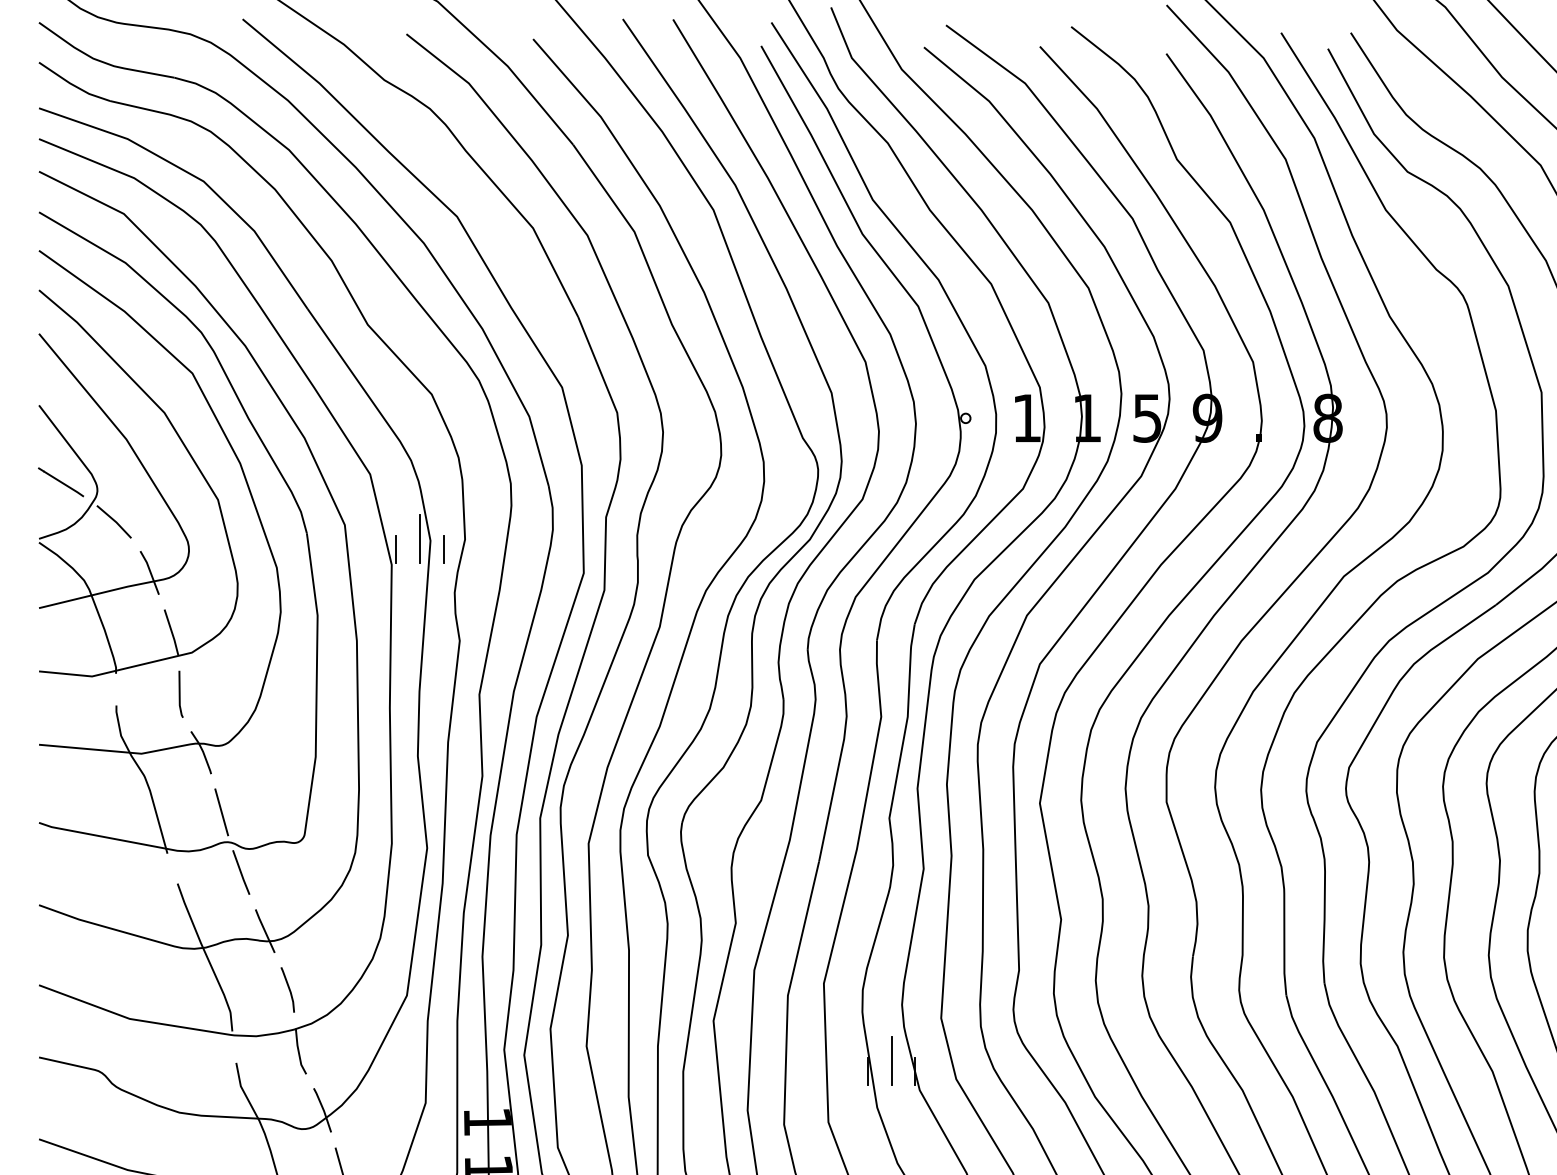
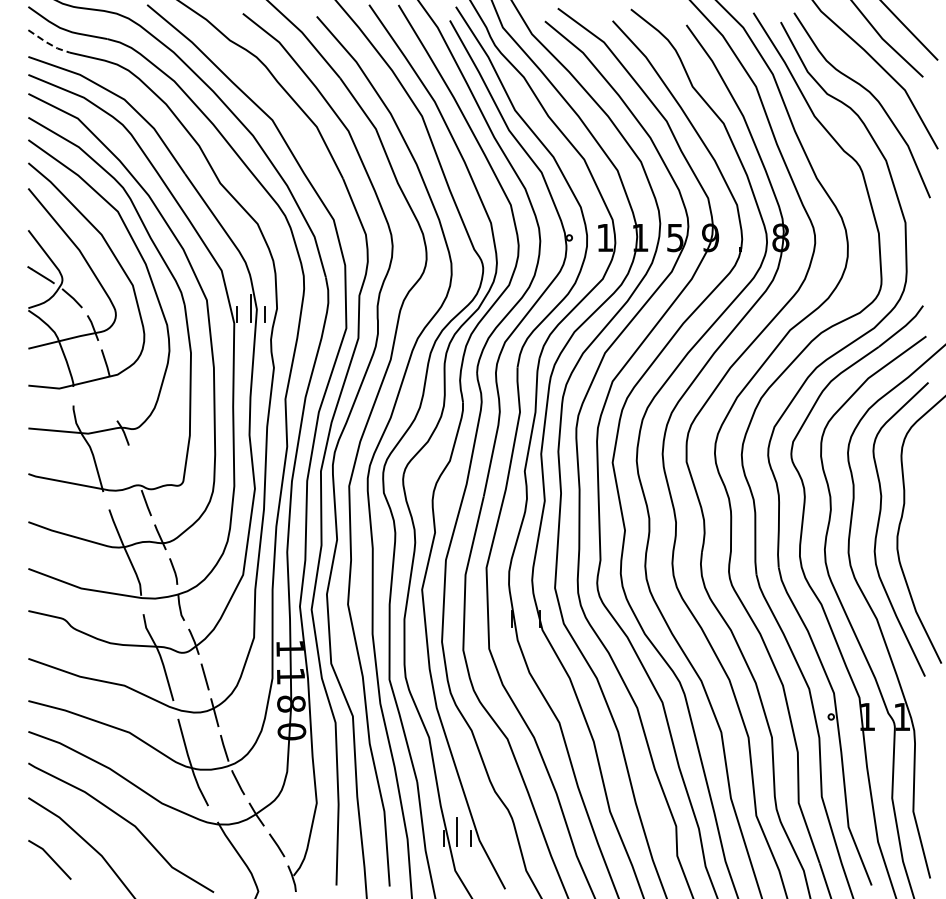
line: (73, 85) -> (48, 43), solid -> dashed
line: (179, 693) -> (110, 398), removed
line: (220, 811) -> (134, 467), removed
line: (892, 1060) -> (526, 612), removed

